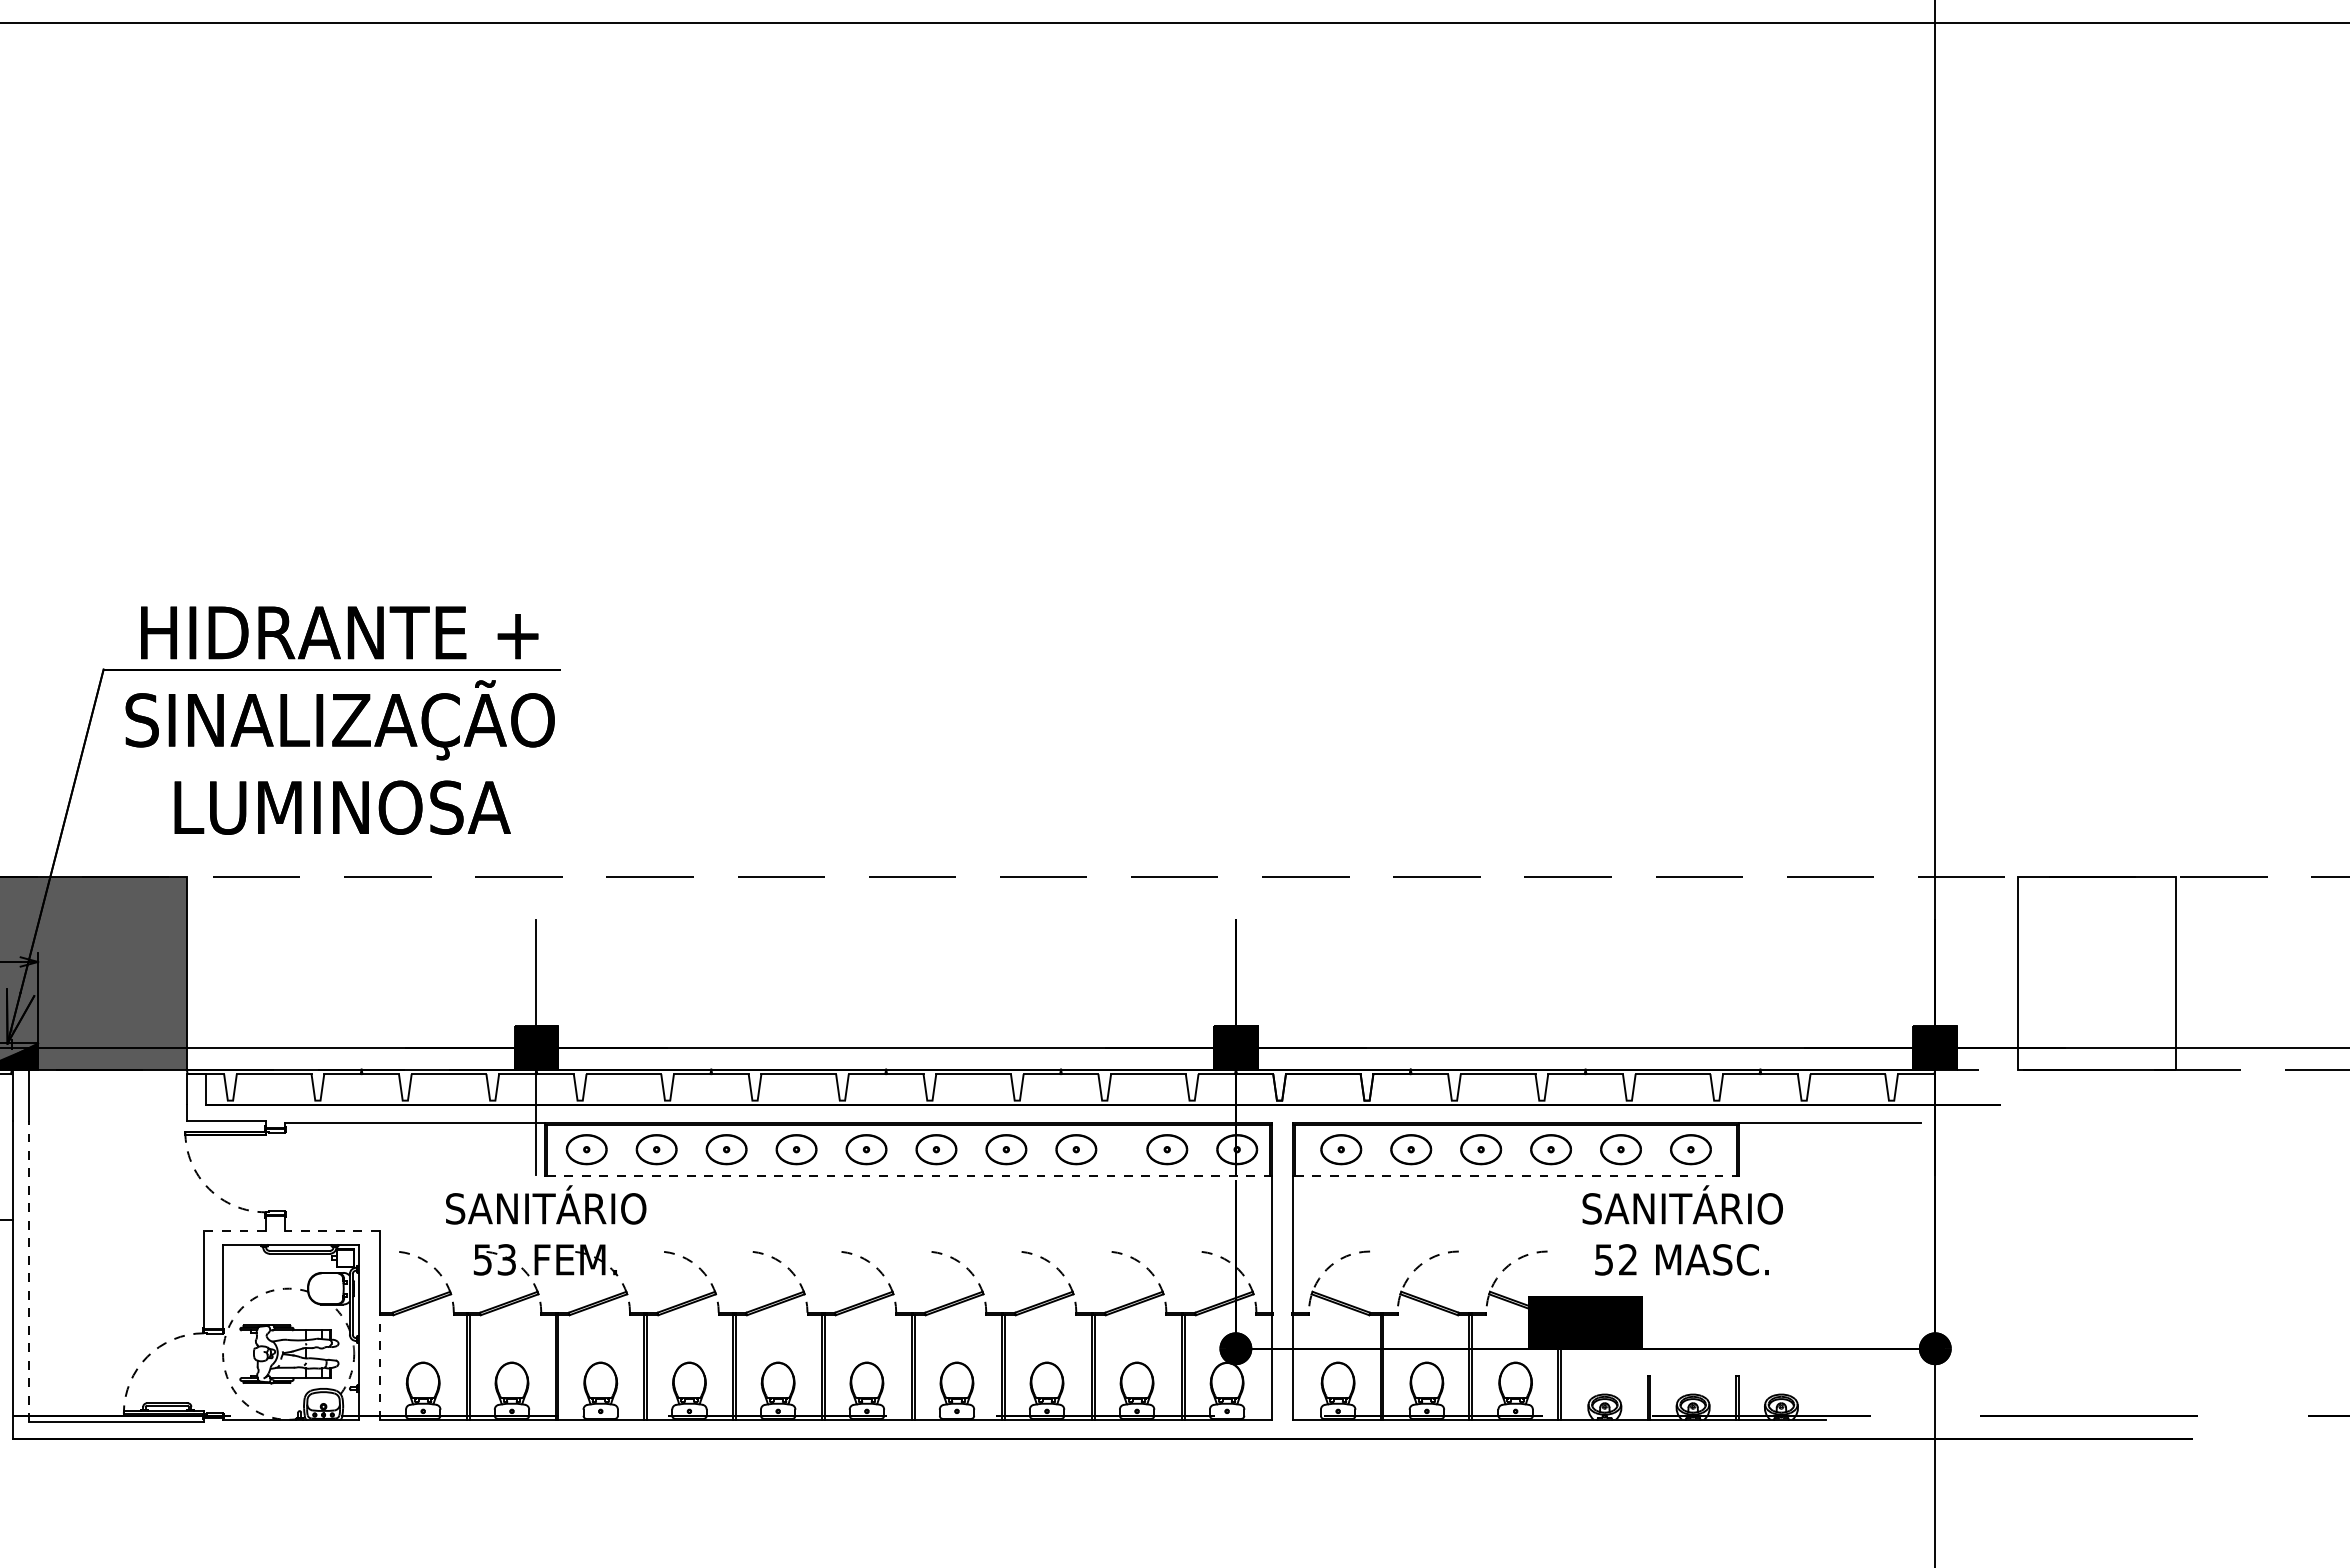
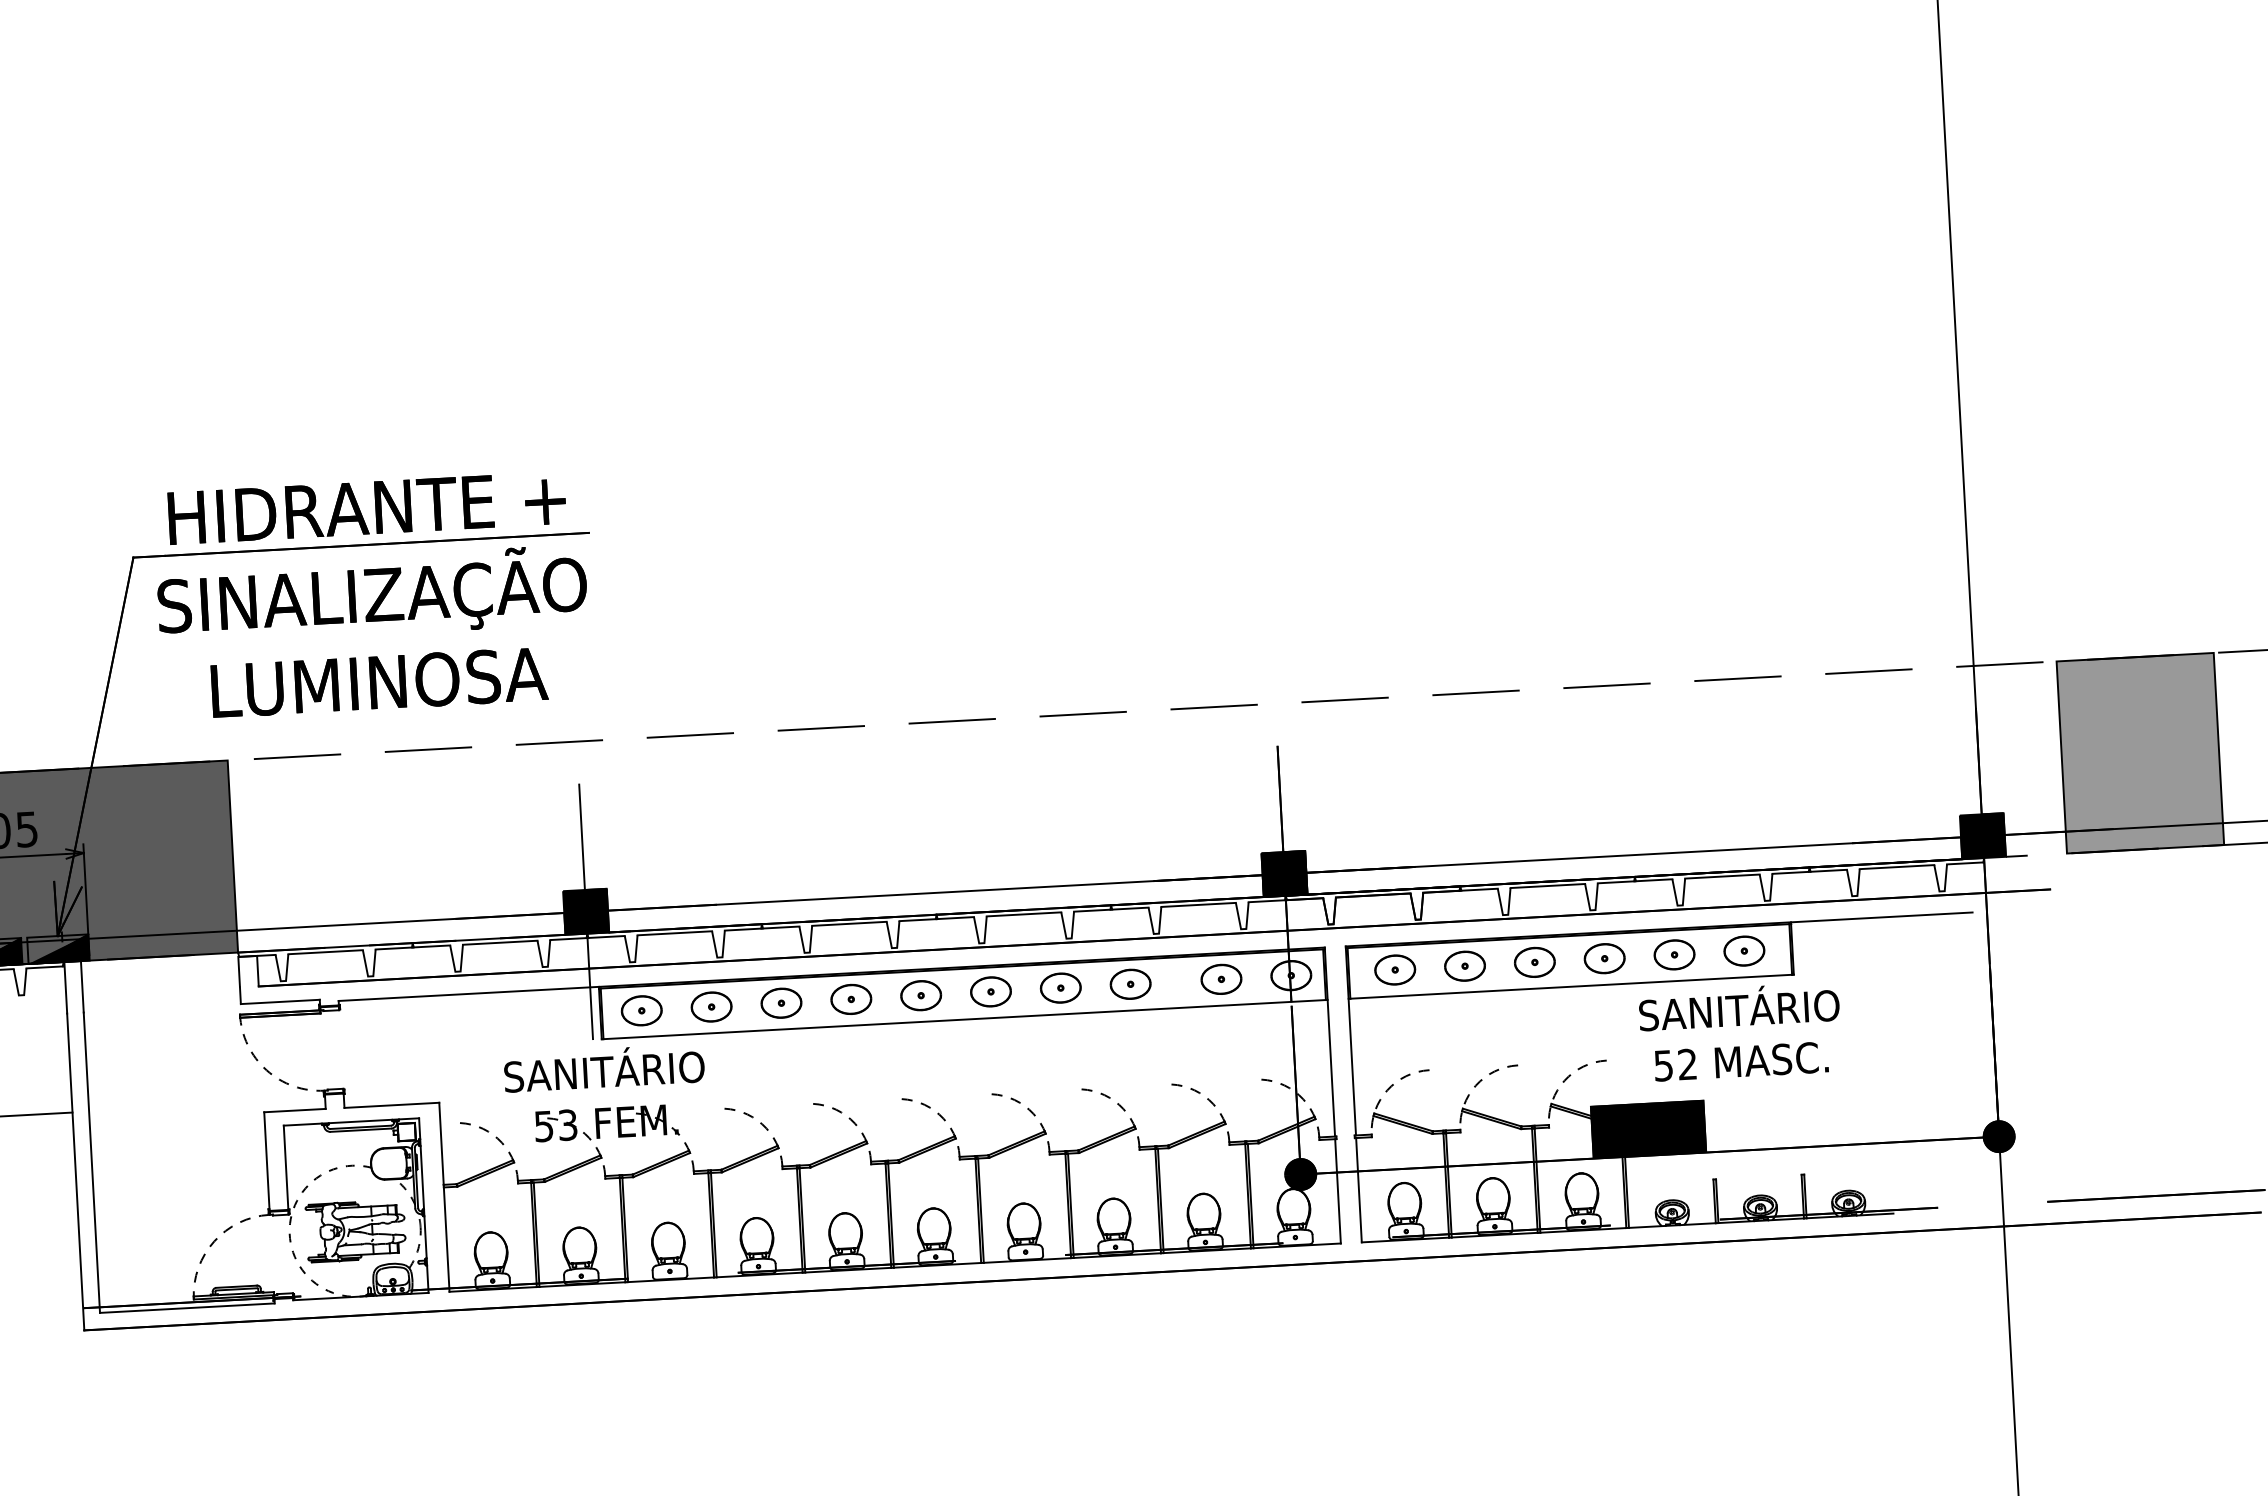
fill: (2096, 973) -> (2139, 753), added
line: (908, 1175) -> (964, 1019), dashed -> solid
line: (1516, 1175) -> (1571, 986), dashed -> solid
line: (235, 1230) -> (295, 1110), dashed -> solid
line: (331, 1230) -> (391, 1105), dashed -> solid
line: (29, 1271) -> (91, 1162), dashed -> solid
line: (379, 1367) -> (446, 1239), dashed -> solid

